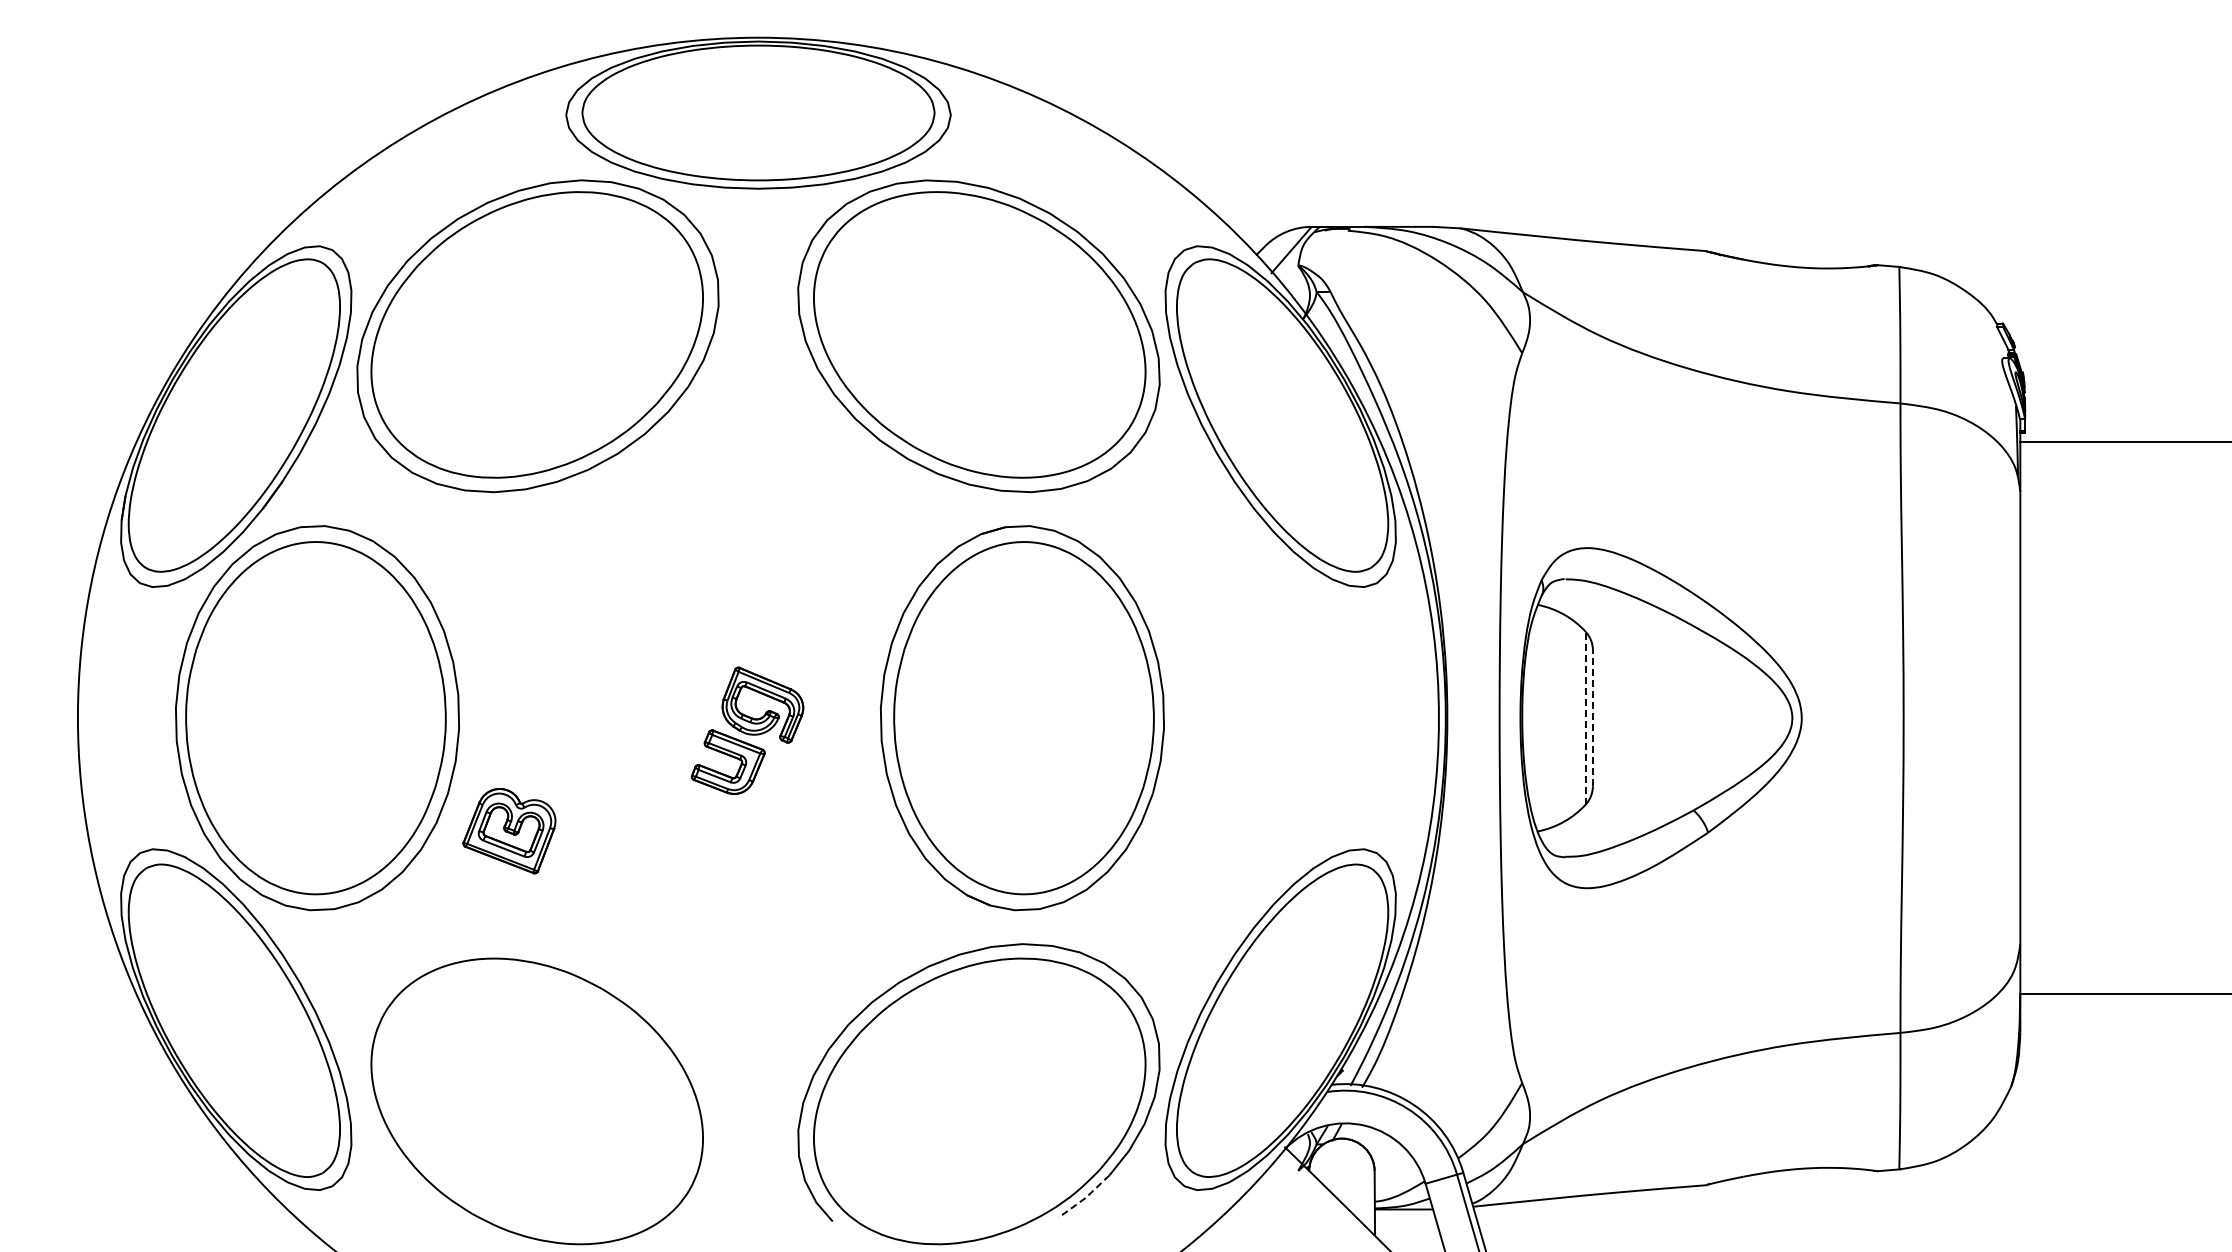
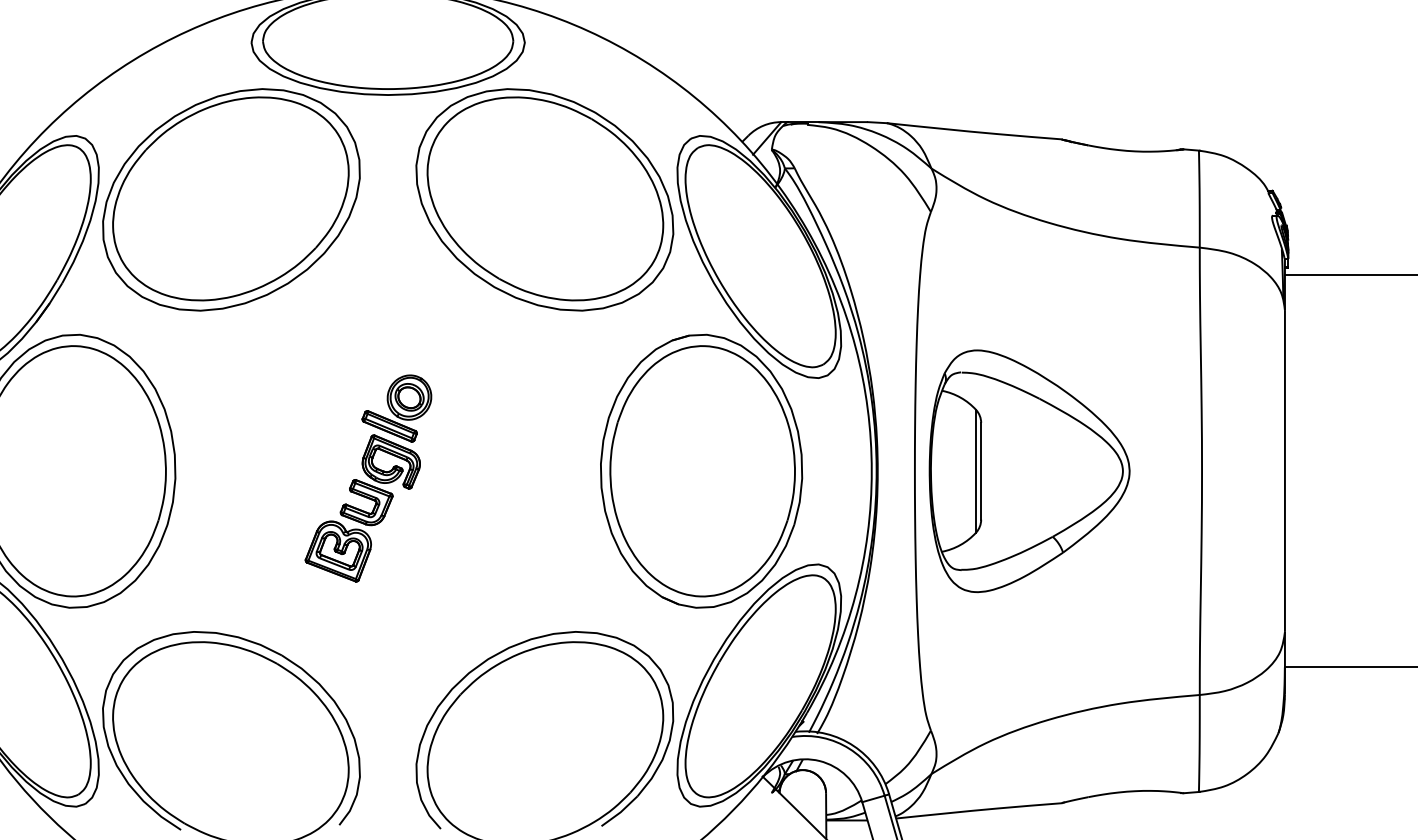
part: (770, 629) -> (396, 408), added
line: (1585, 717) -> (975, 470), dashed -> solid
line: (1592, 717) -> (980, 470), dashed -> solid
part: (1022, 718) -> (701, 471), moved
part: (509, 831) -> (338, 551), moved
part: (594, 971) -> (271, 651), added
line: (1085, 1197) -> (620, 811), dashed -> solid

